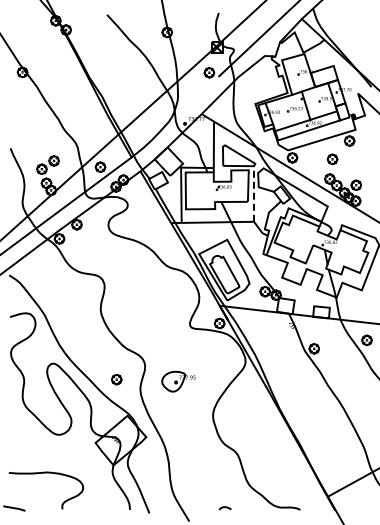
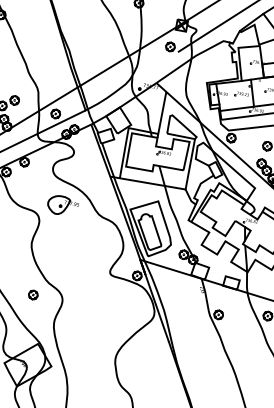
line: (253, 194) -> (189, 164), dashed -> solid
part: (116, 379) -> (33, 294), moved
part: (178, 381) -> (62, 205), moved

